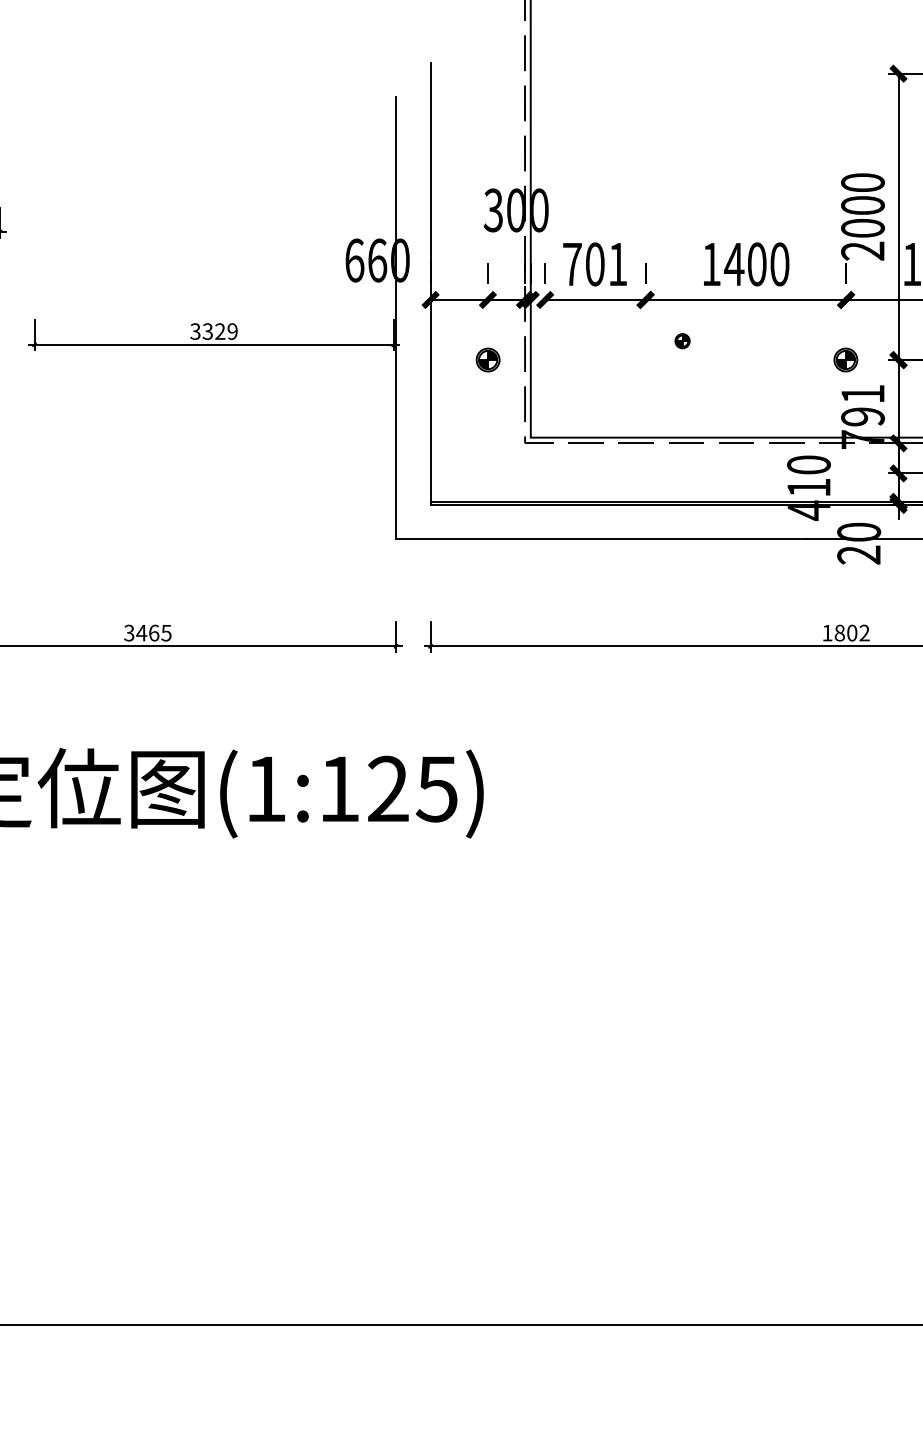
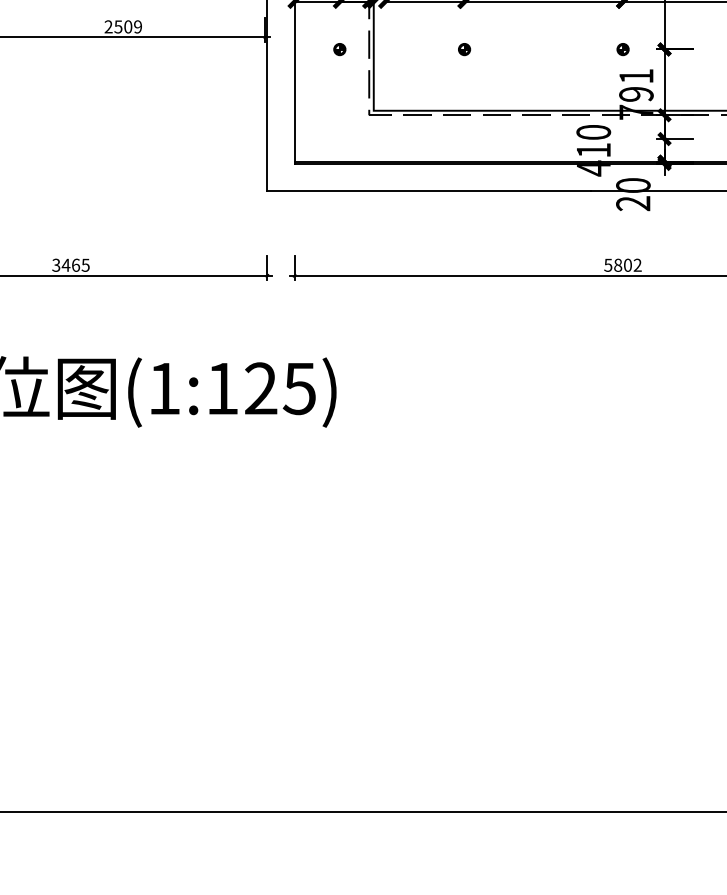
text: (207, 331) -> (118, 26), 3329 -> 2509
part: (682, 341) -> (464, 49), moved
part: (487, 360) -> (339, 49), size x0.62
part: (846, 360) -> (623, 49), size x0.62
text: (827, 633) -> (608, 265), 1802 -> 5802

